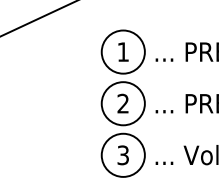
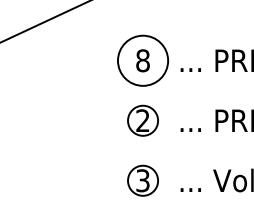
text: (122, 51) -> (142, 60), 1 -> 8
circle: (123, 103) -> (143, 120), size x0.6
circle: (123, 155) -> (143, 180), size x0.6

